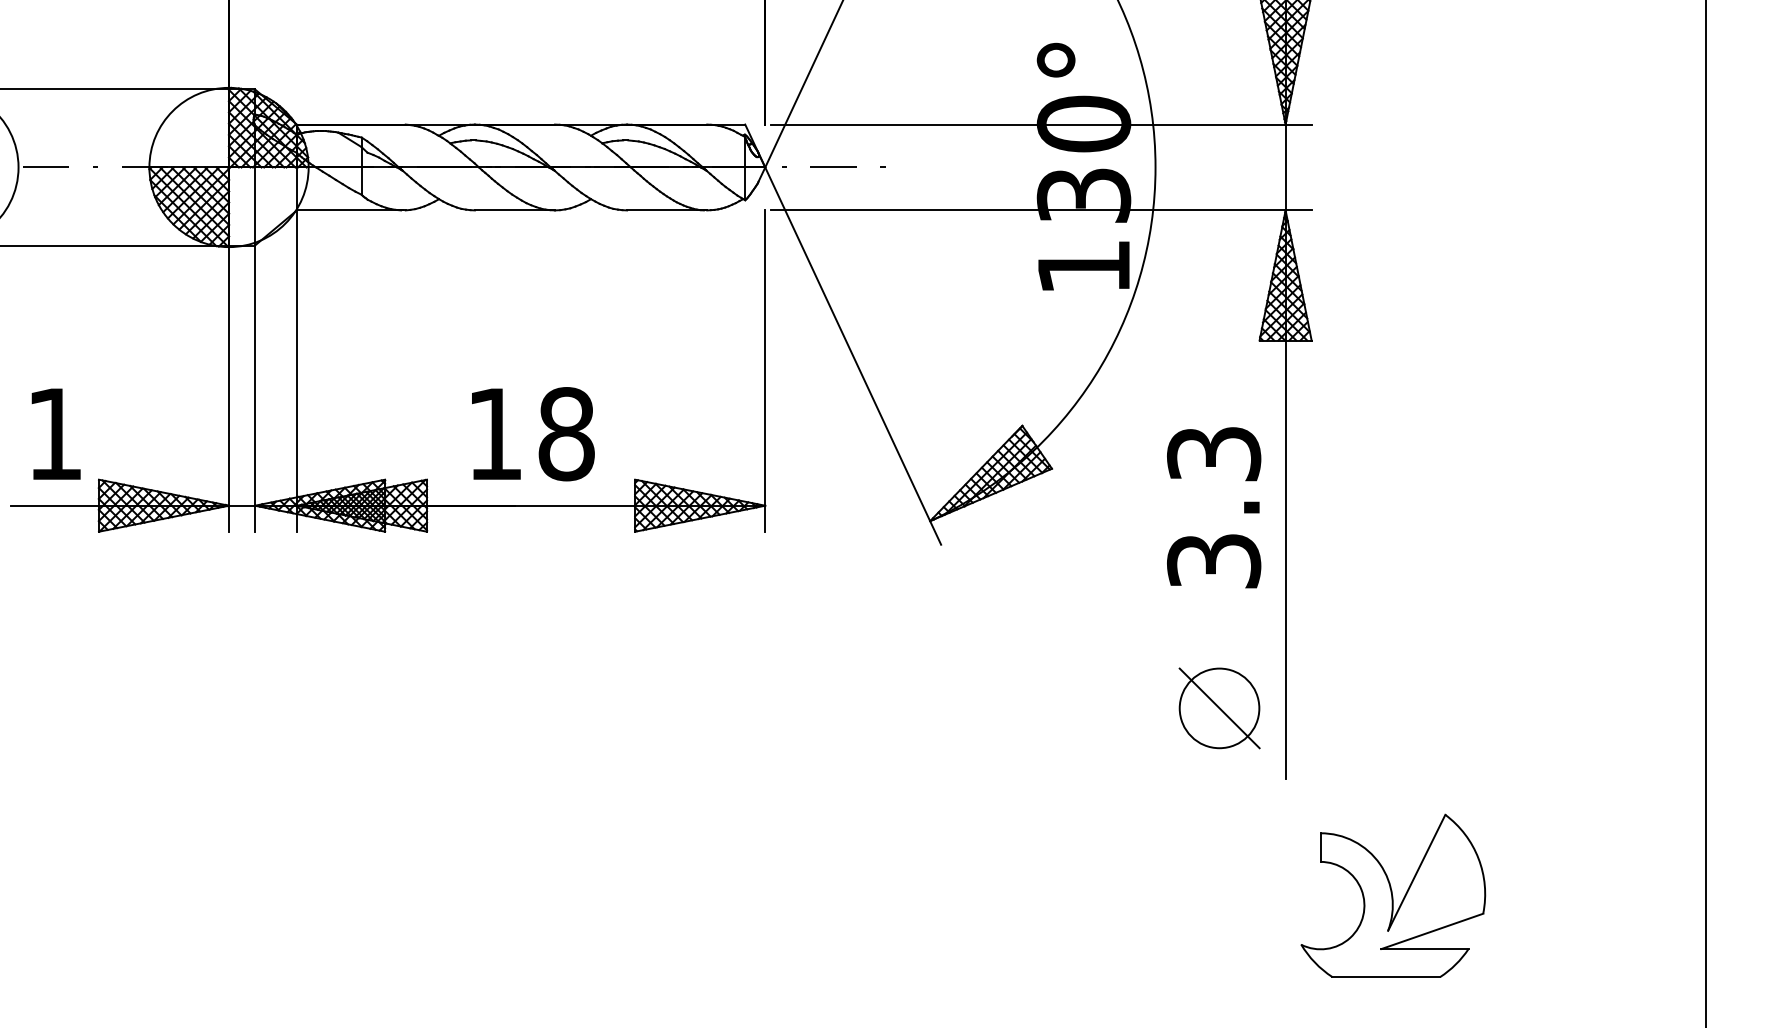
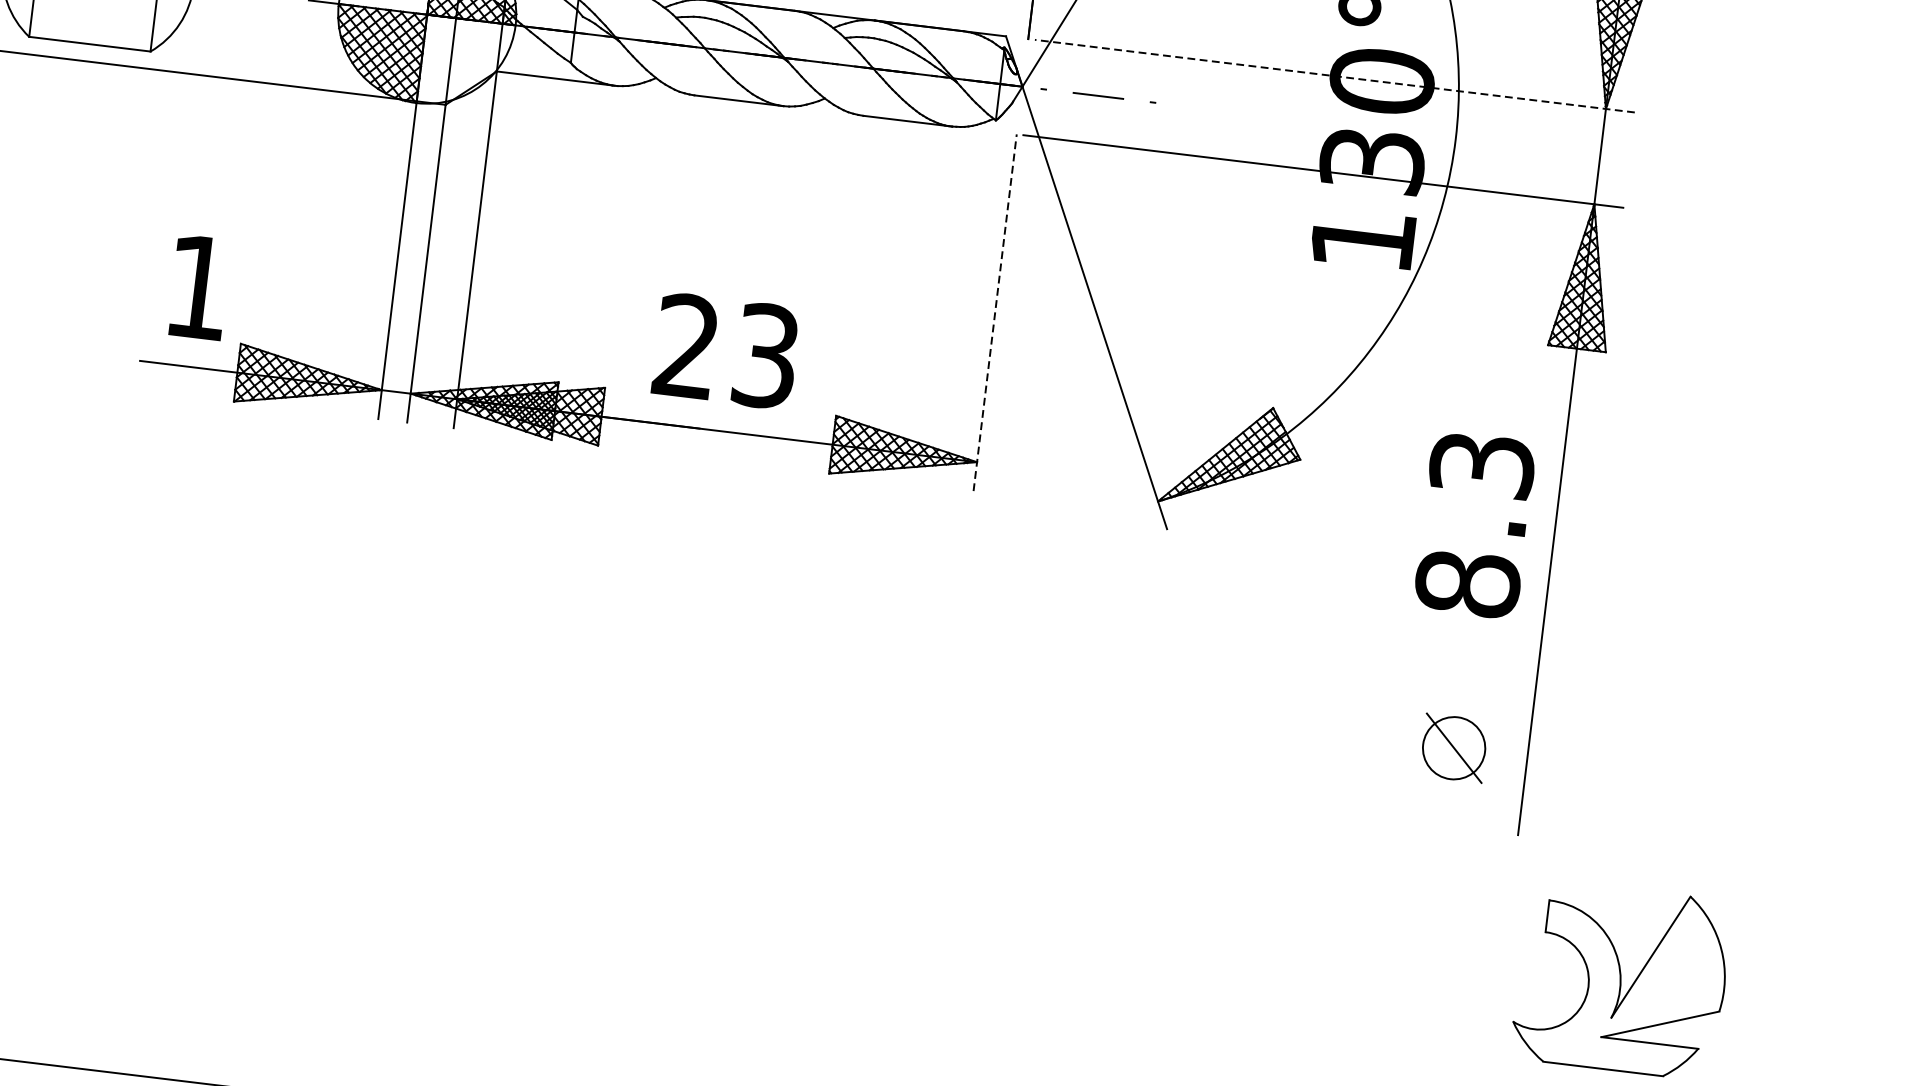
line: (1040, 124) -> (1333, 75), solid -> dashed
line: (765, 371) -> (995, 313), solid -> dashed
text: (530, 434) -> (726, 351), 18 -> 23
text: (1214, 561) -> (1468, 584), 3.3 -> 8.3
part: (1219, 708) -> (1454, 748), size x0.7

